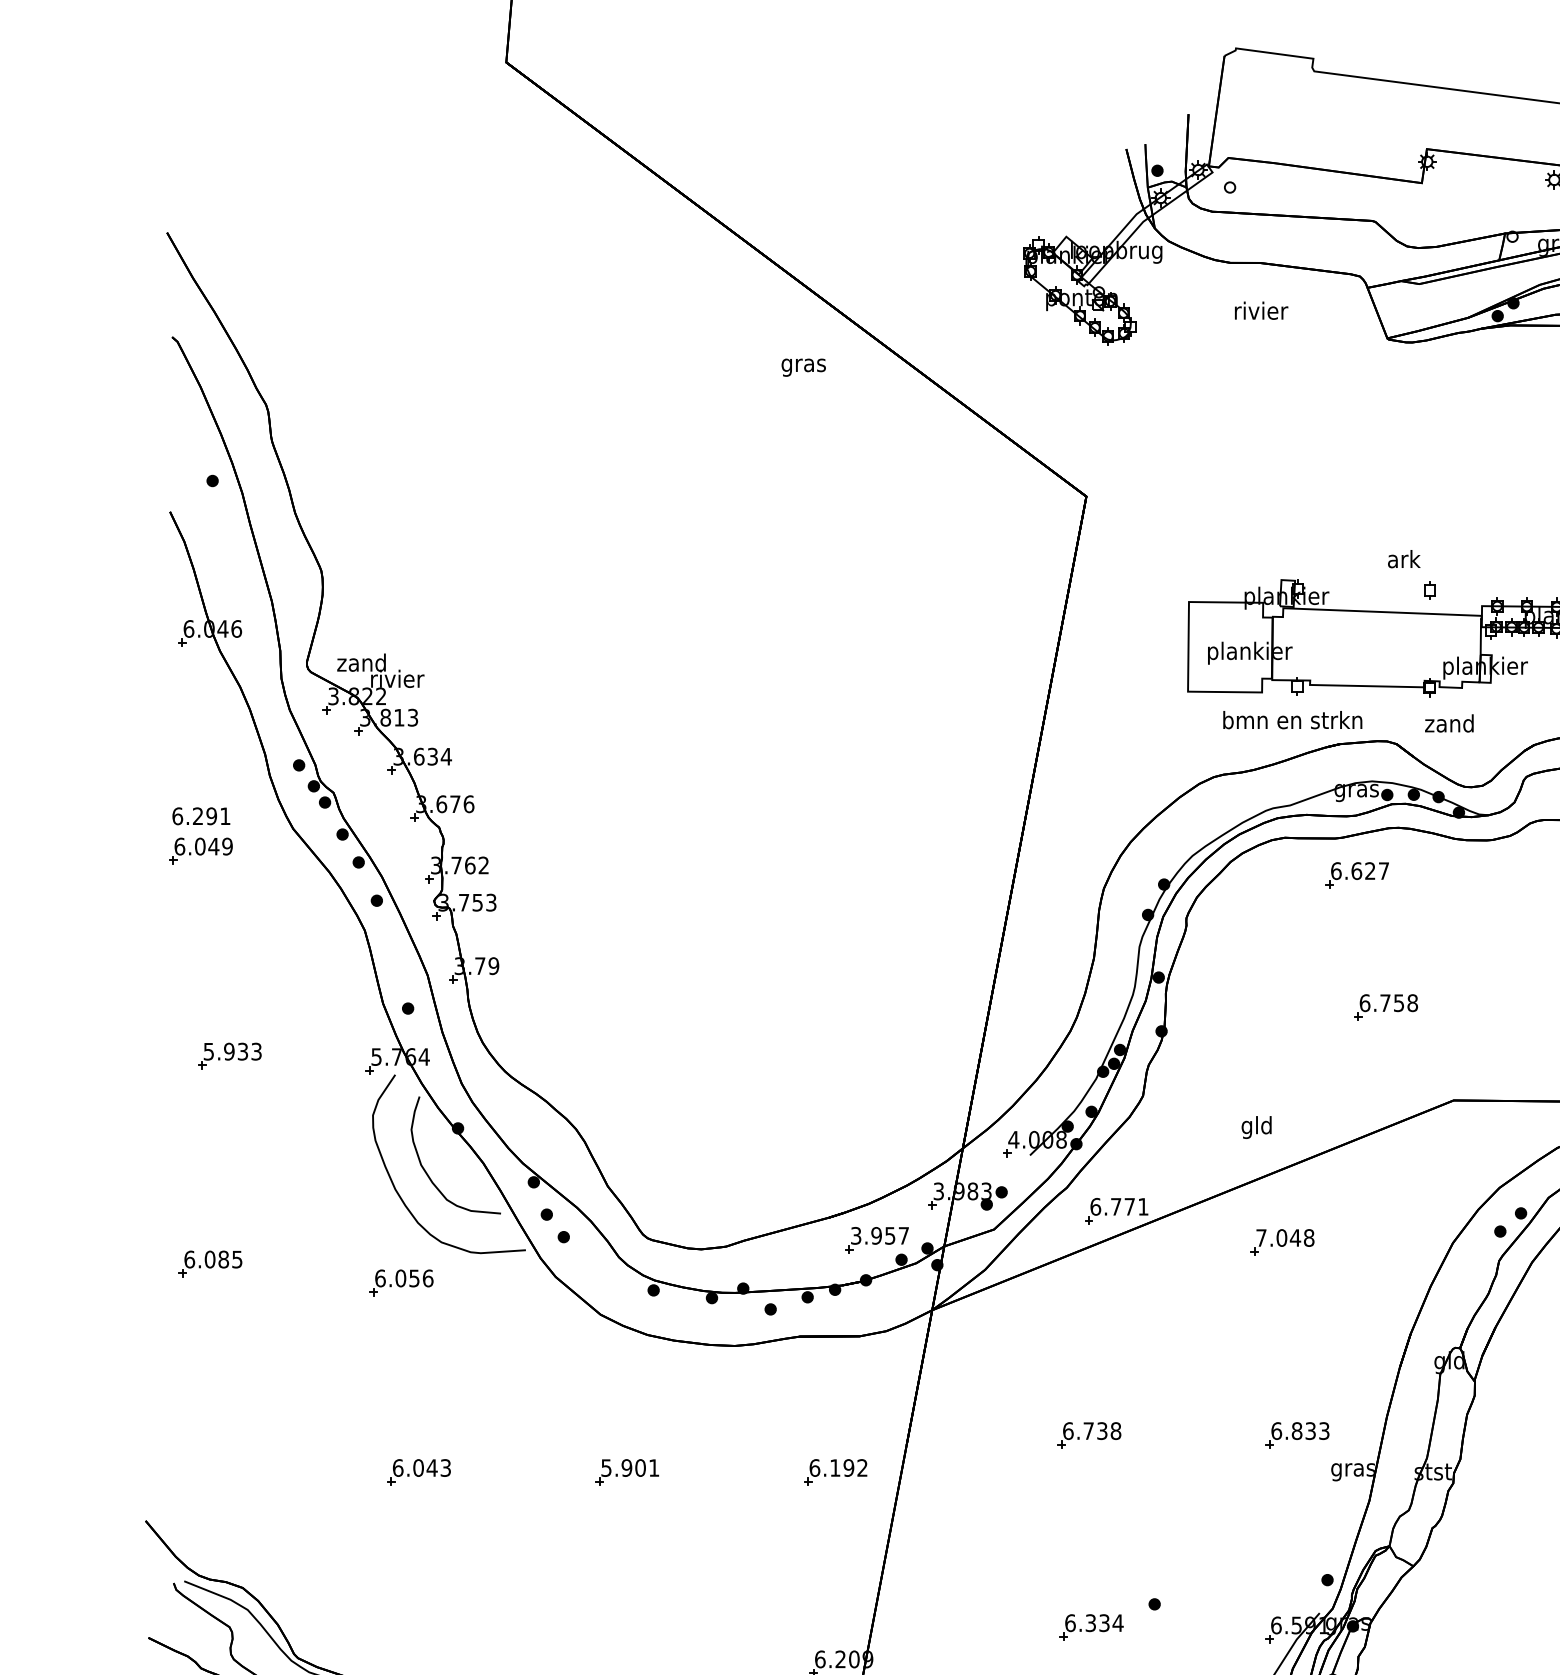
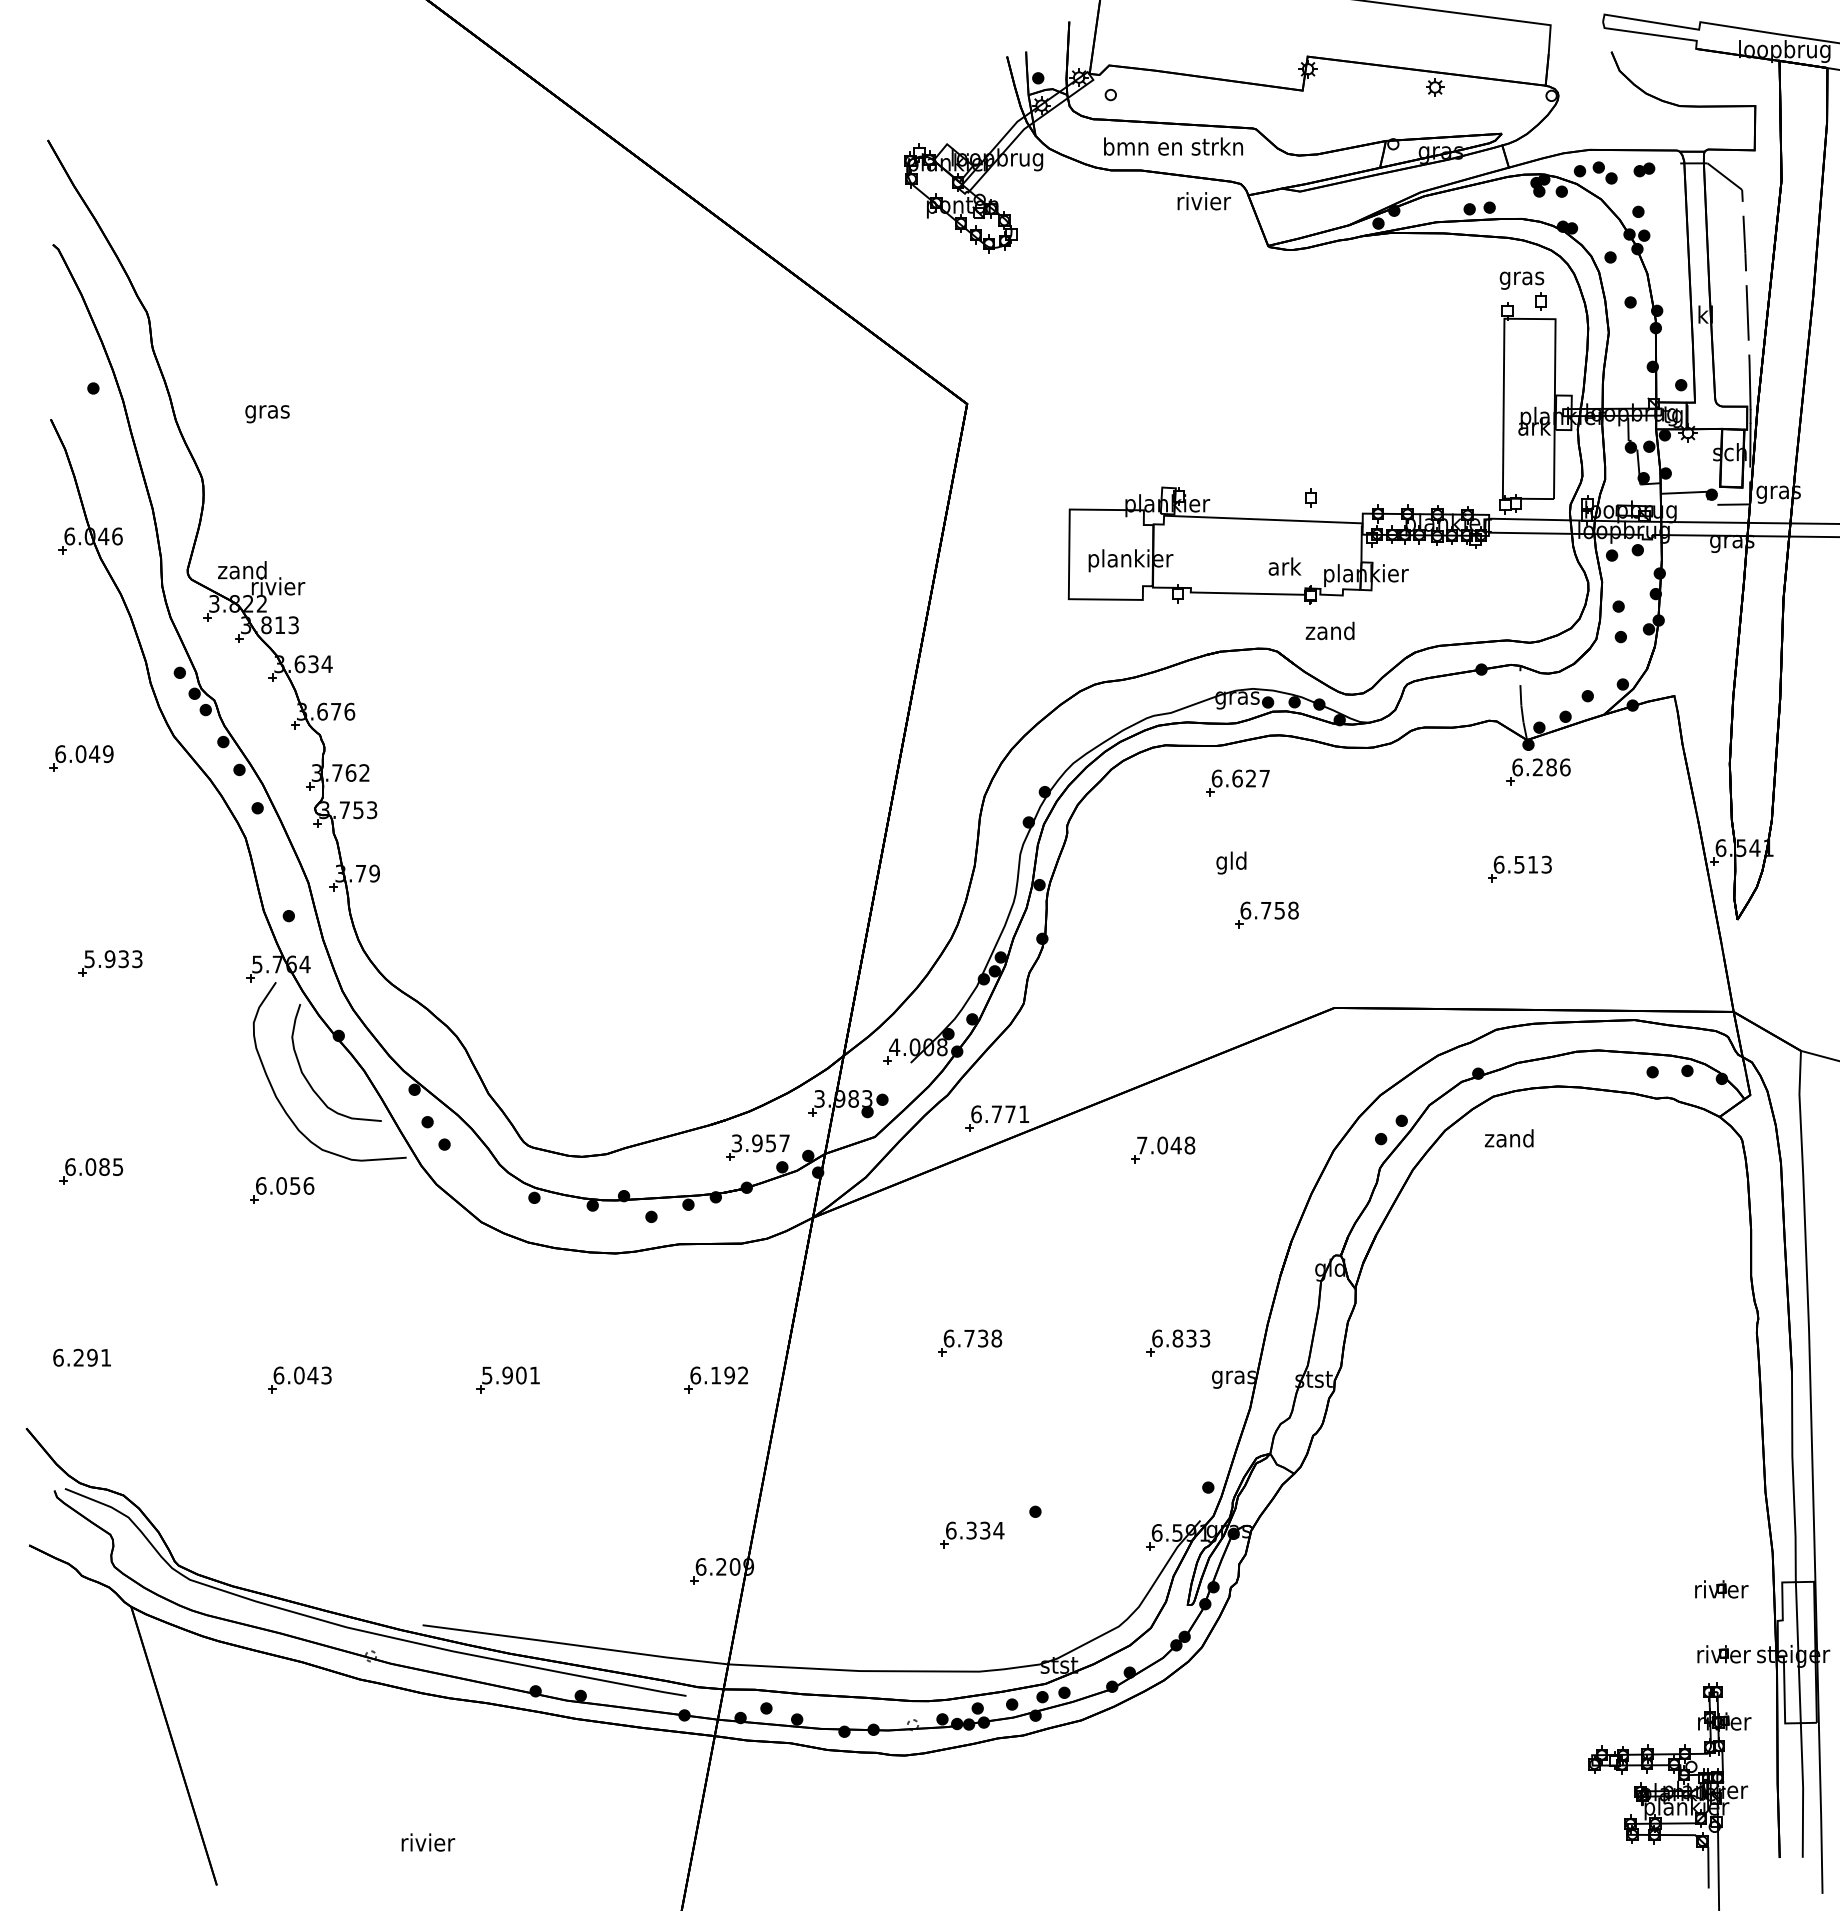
text: (1261, 311) -> (1204, 201), moved
text: (803, 368) -> (267, 414), moved
text: (1403, 559) -> (1284, 566), moved
text: (1292, 720) -> (1173, 146), moved
text: (200, 816) -> (81, 1357), moved
text: (1256, 1127) -> (1231, 862), moved

